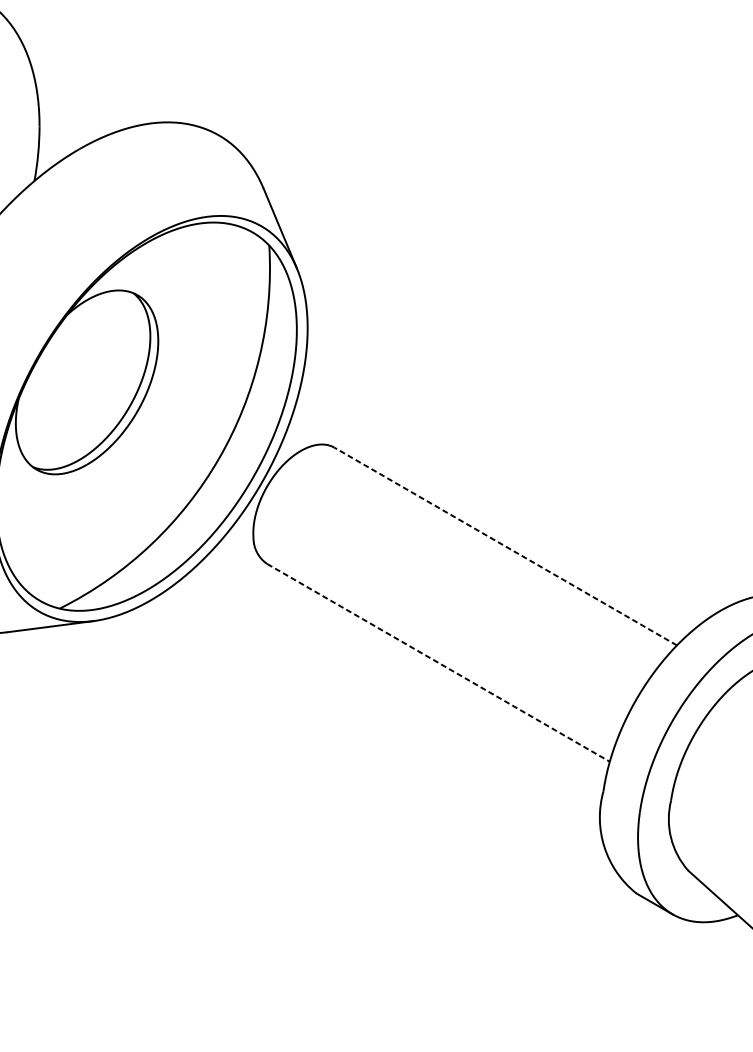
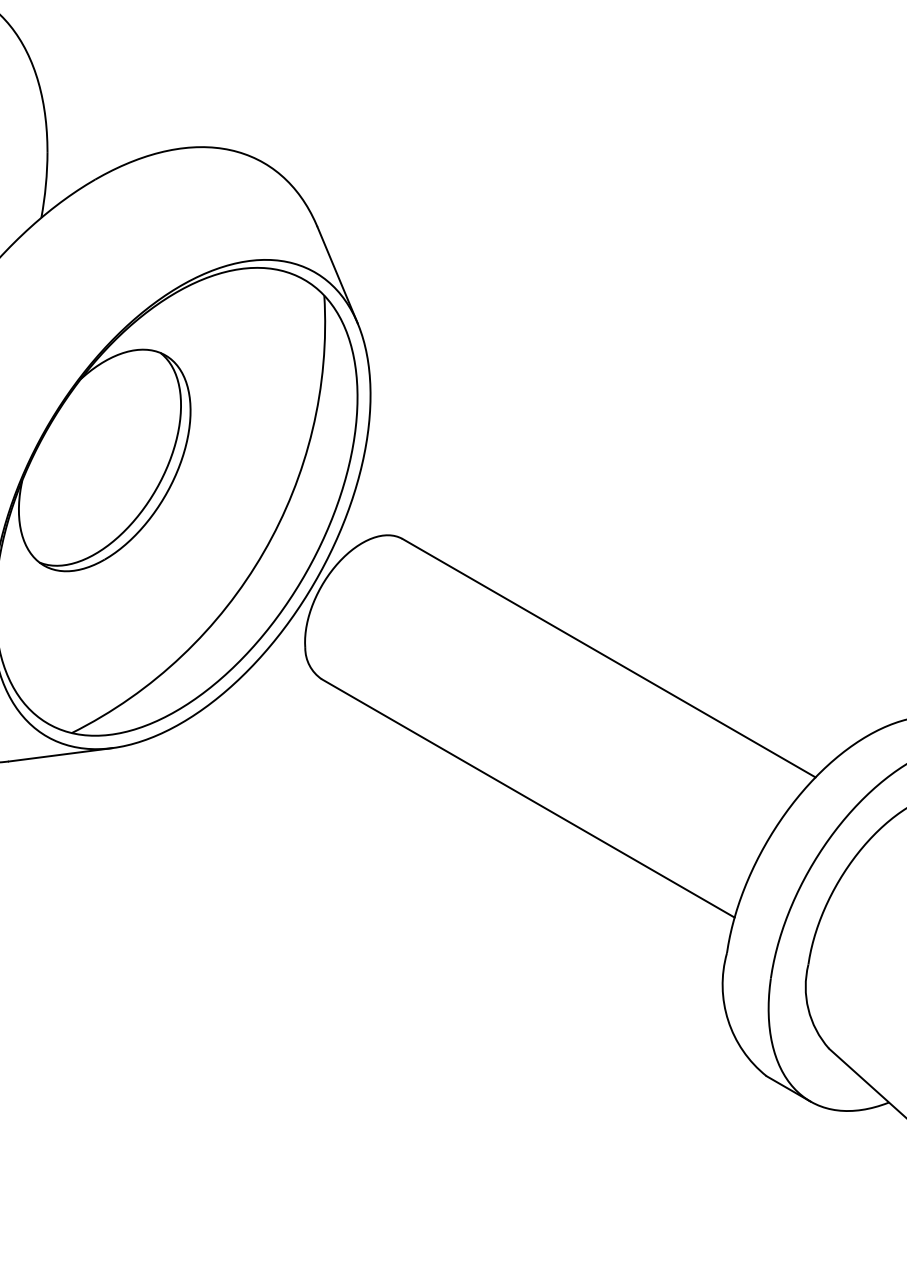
line: (505, 545) -> (608, 657), dashed -> solid
line: (438, 662) -> (528, 798), dashed -> solid

